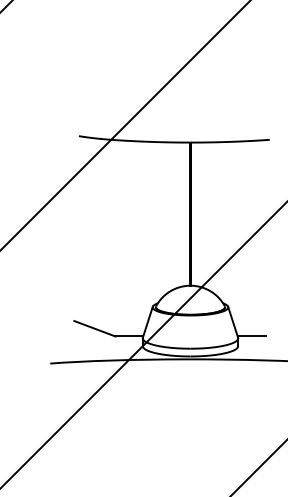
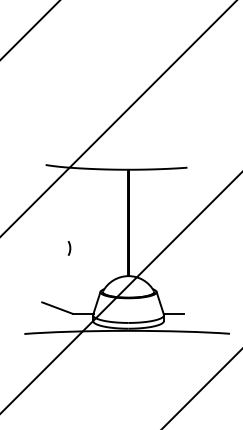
curve: (111, 248) -> (69, 248), added

